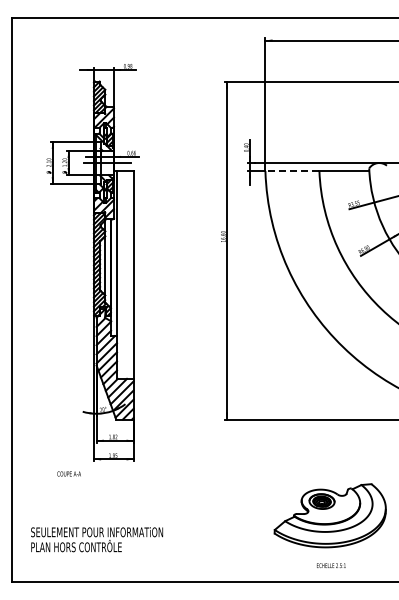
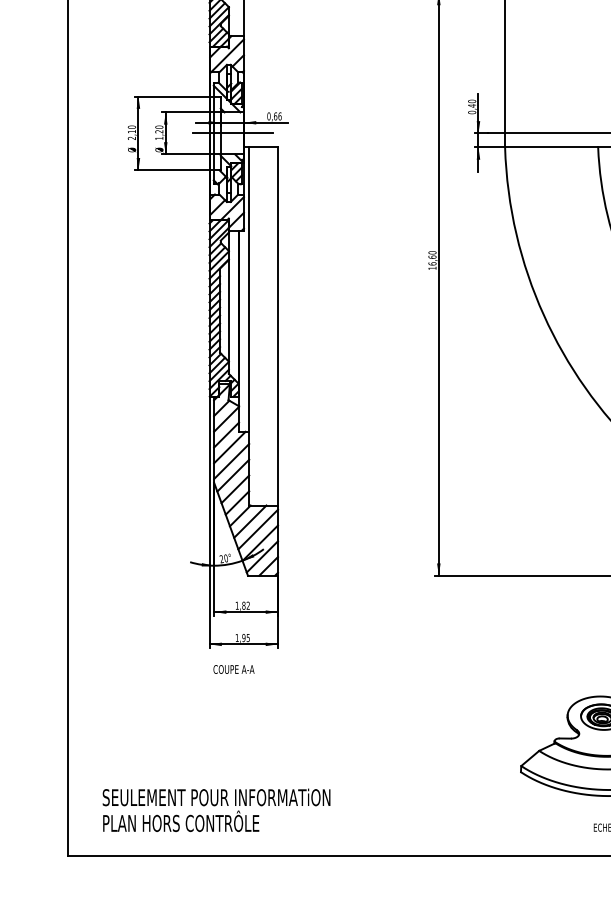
line: (292, 171) -> (551, 148), dashed -> solid
text: (68, 473) -> (232, 668), moved
text: (97, 539) -> (217, 810), moved

